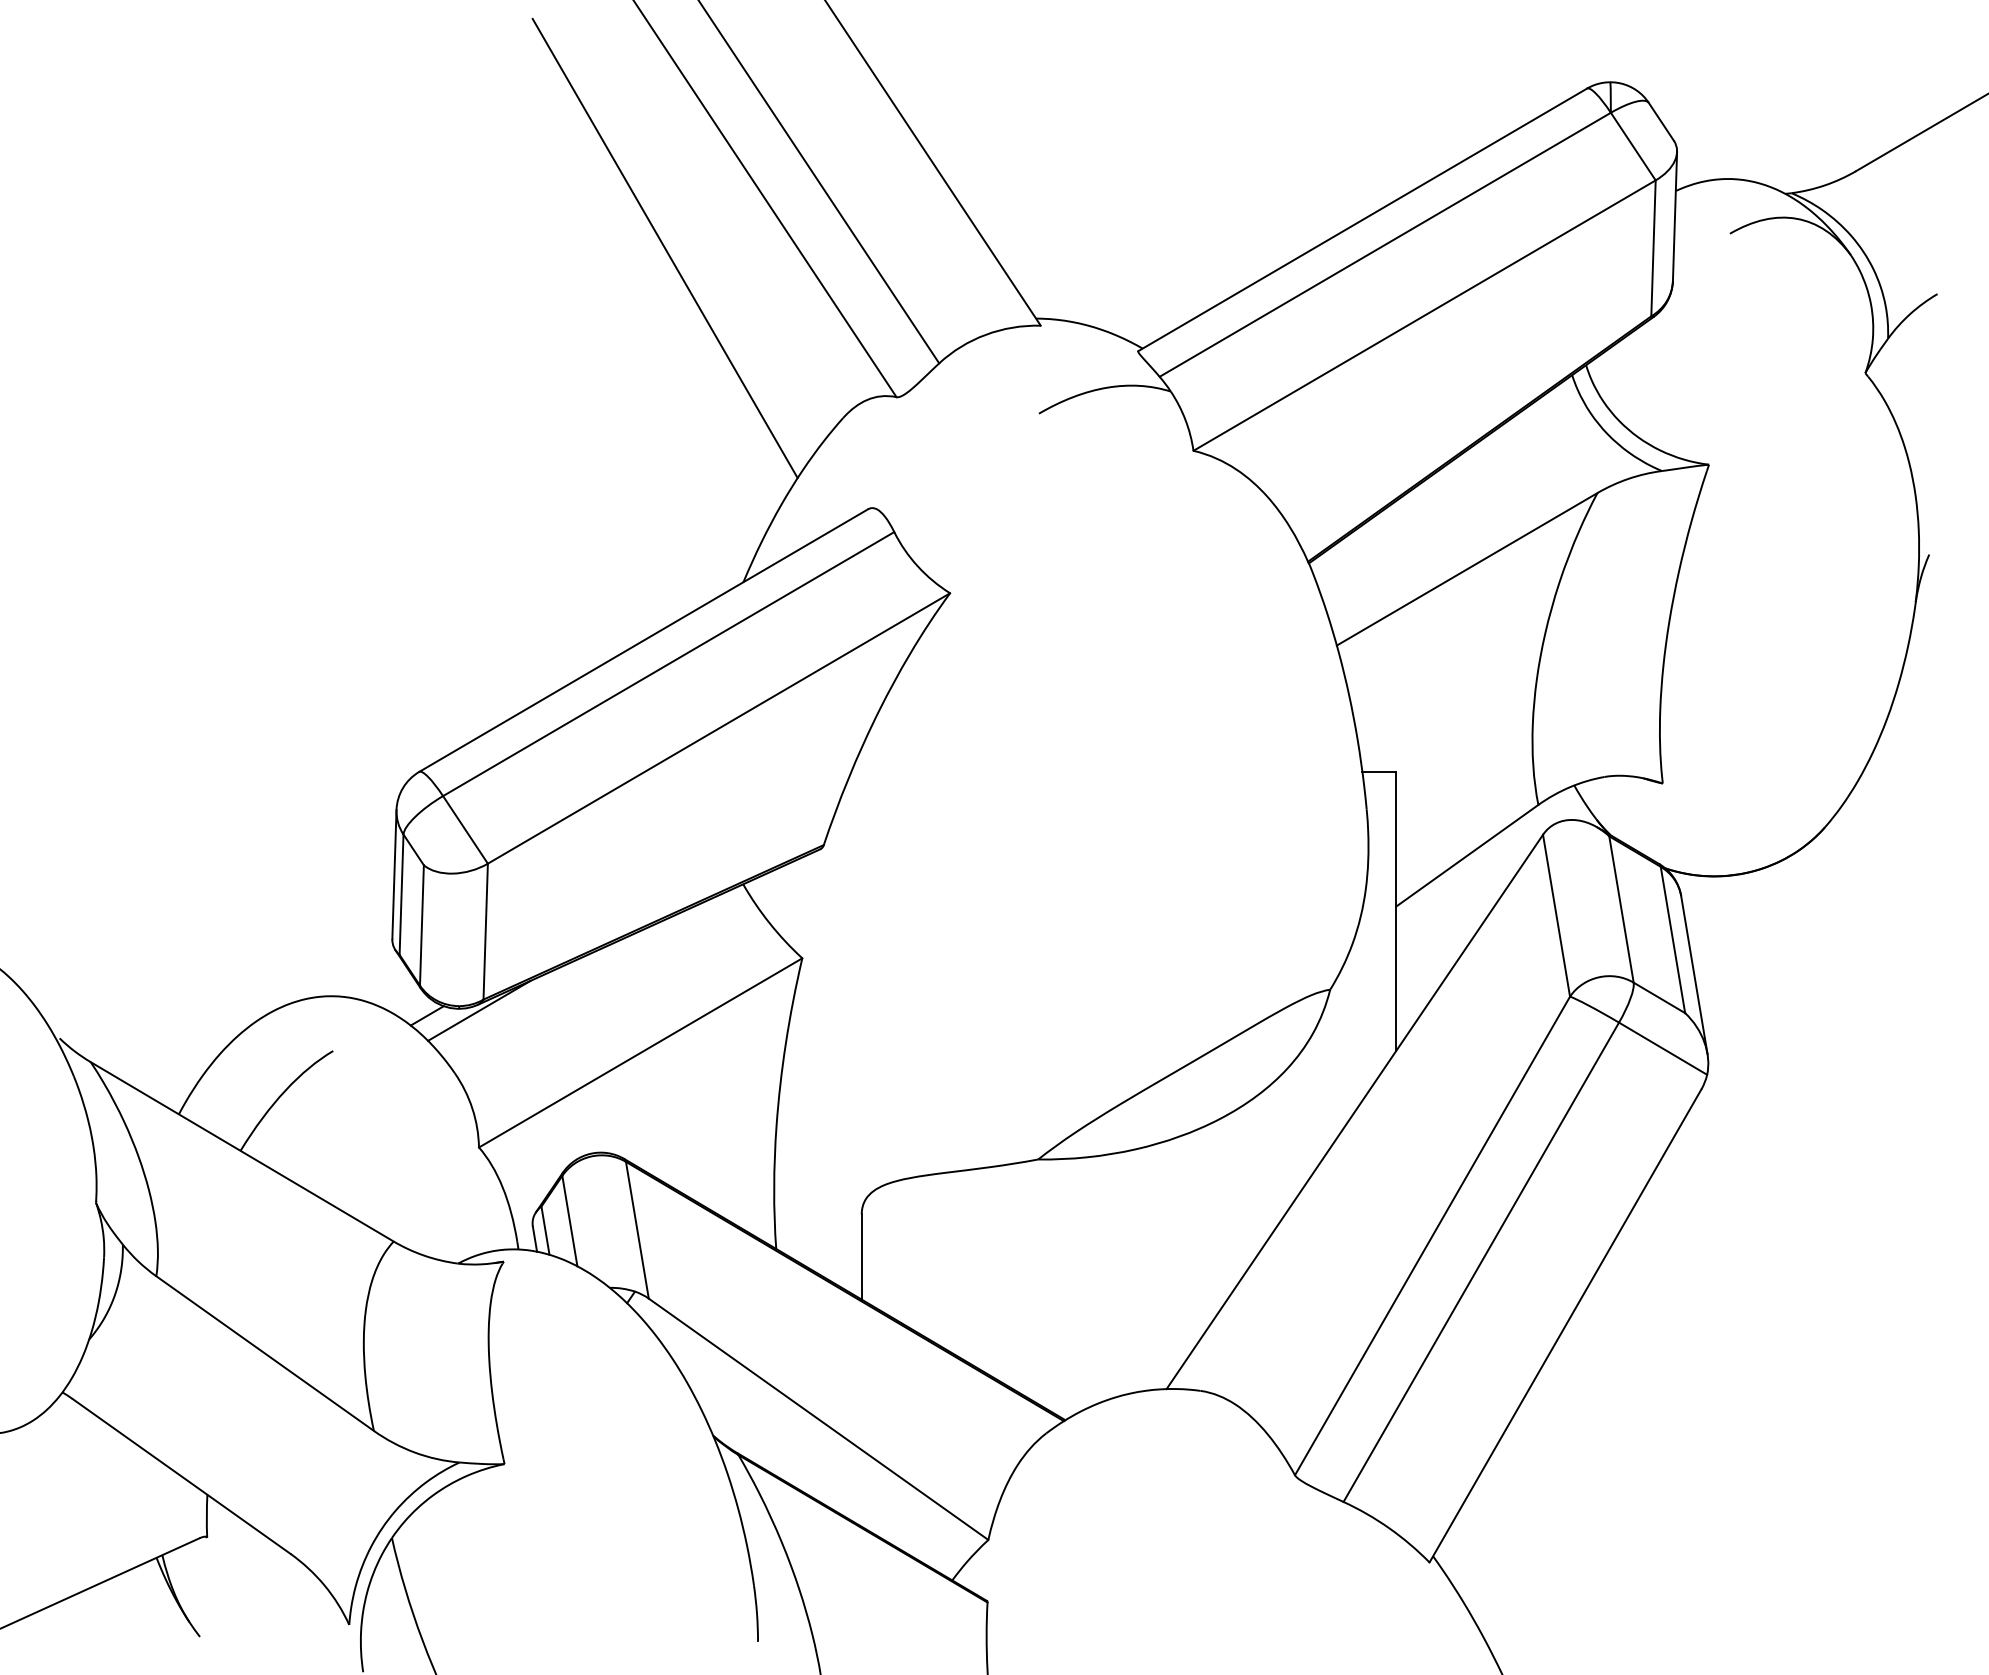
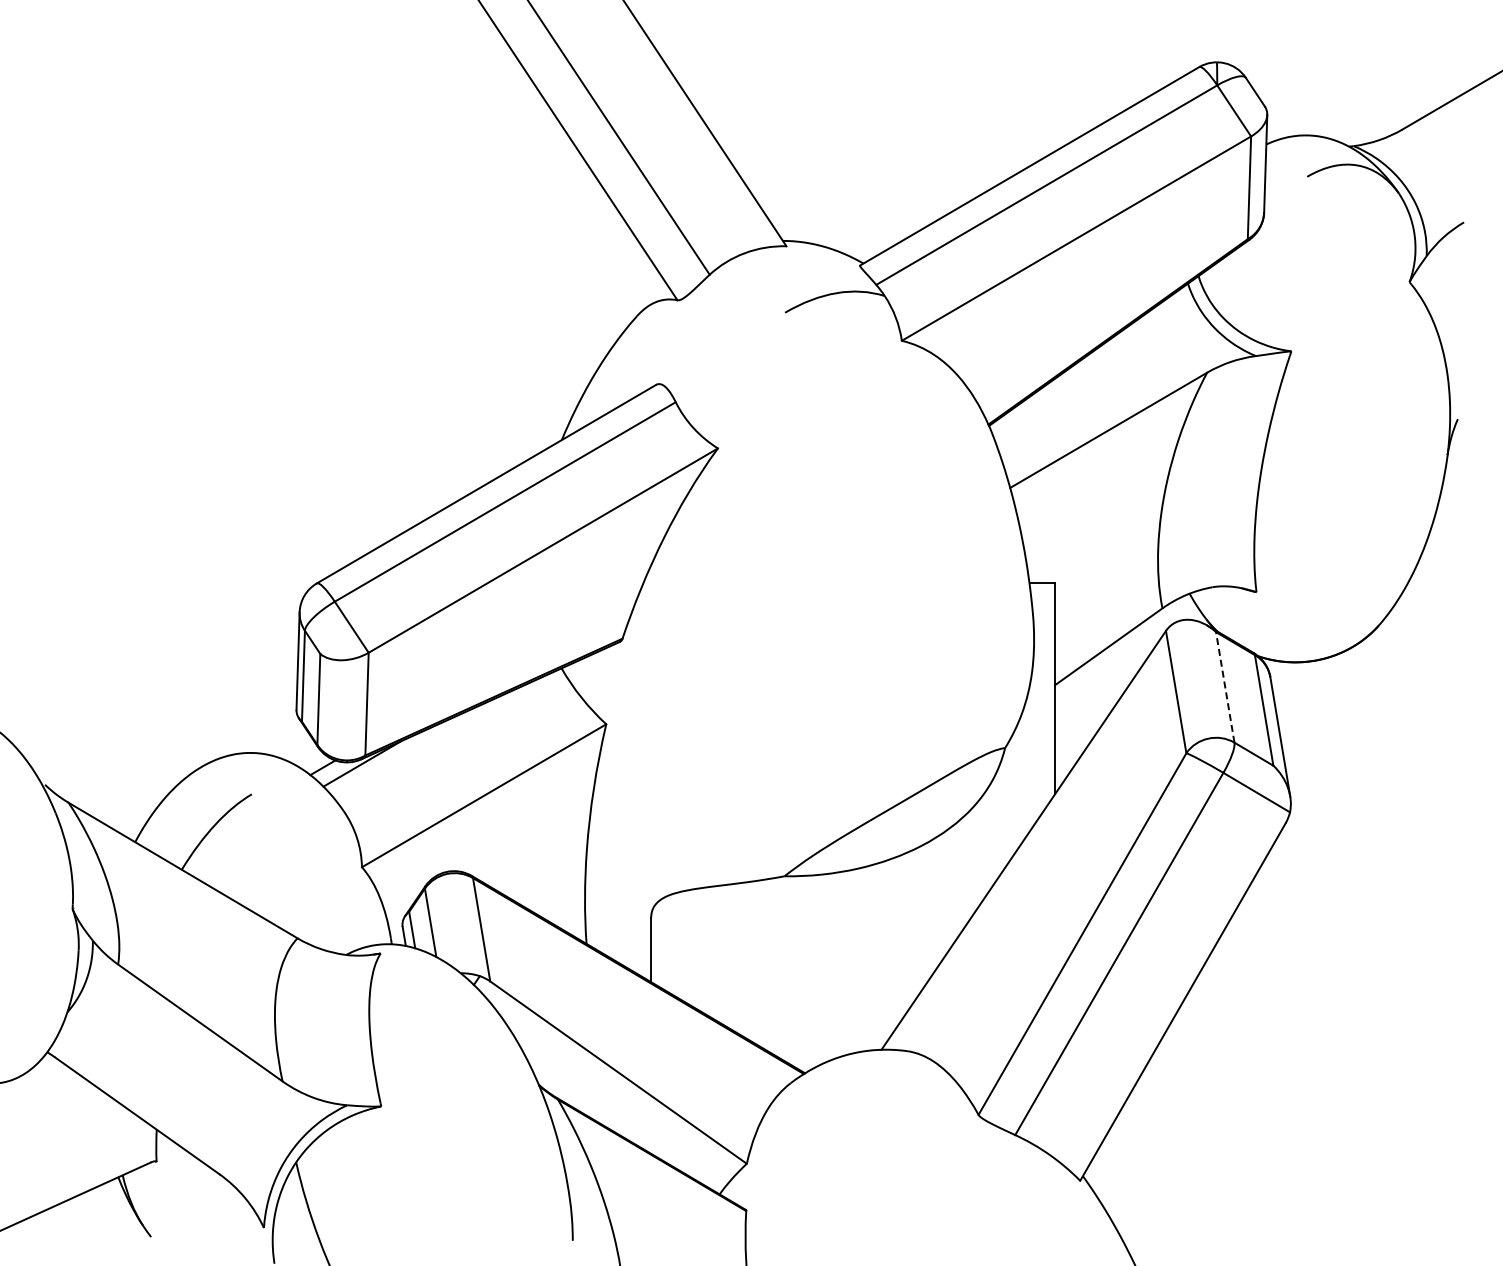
line: (664, 247) -> (502, 187), removed
line: (1621, 908) -> (1225, 686), solid -> dashed

